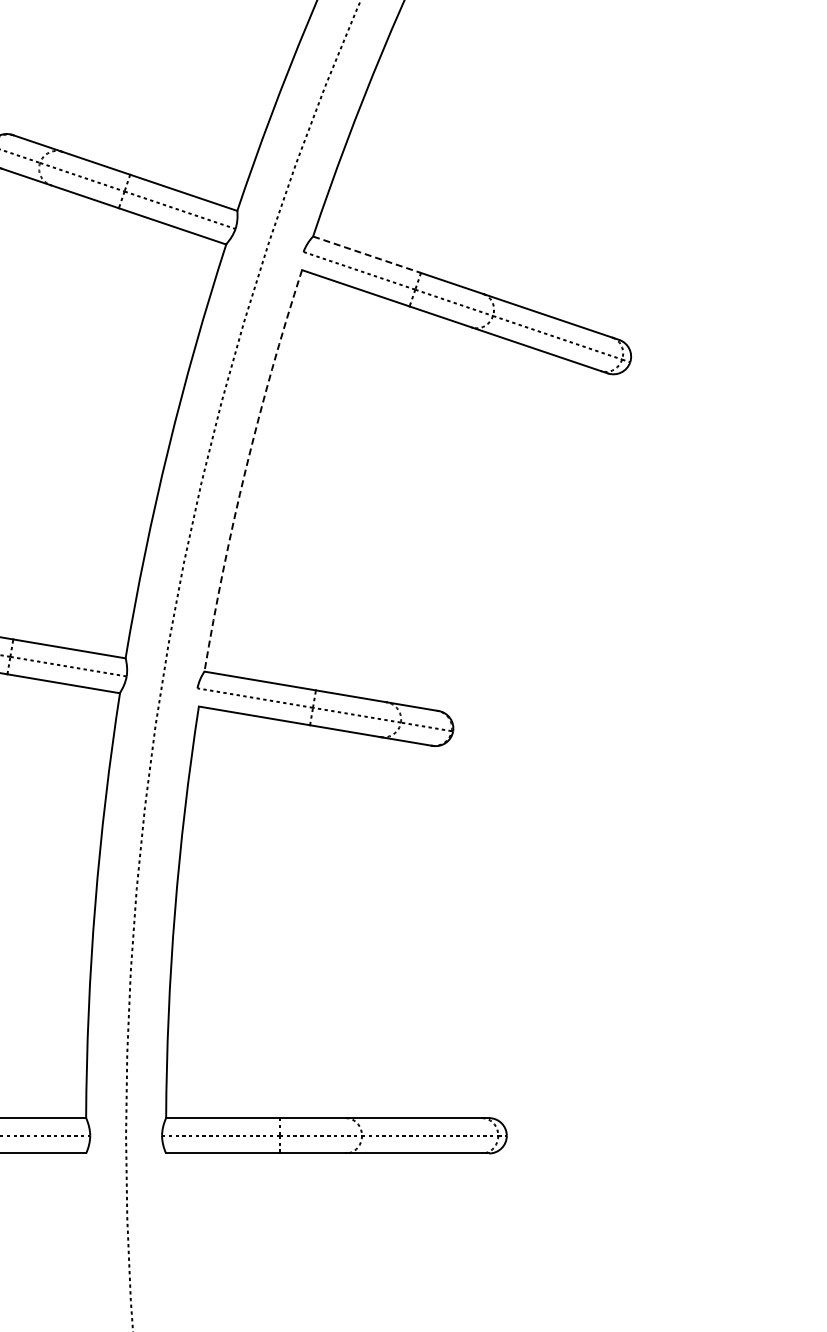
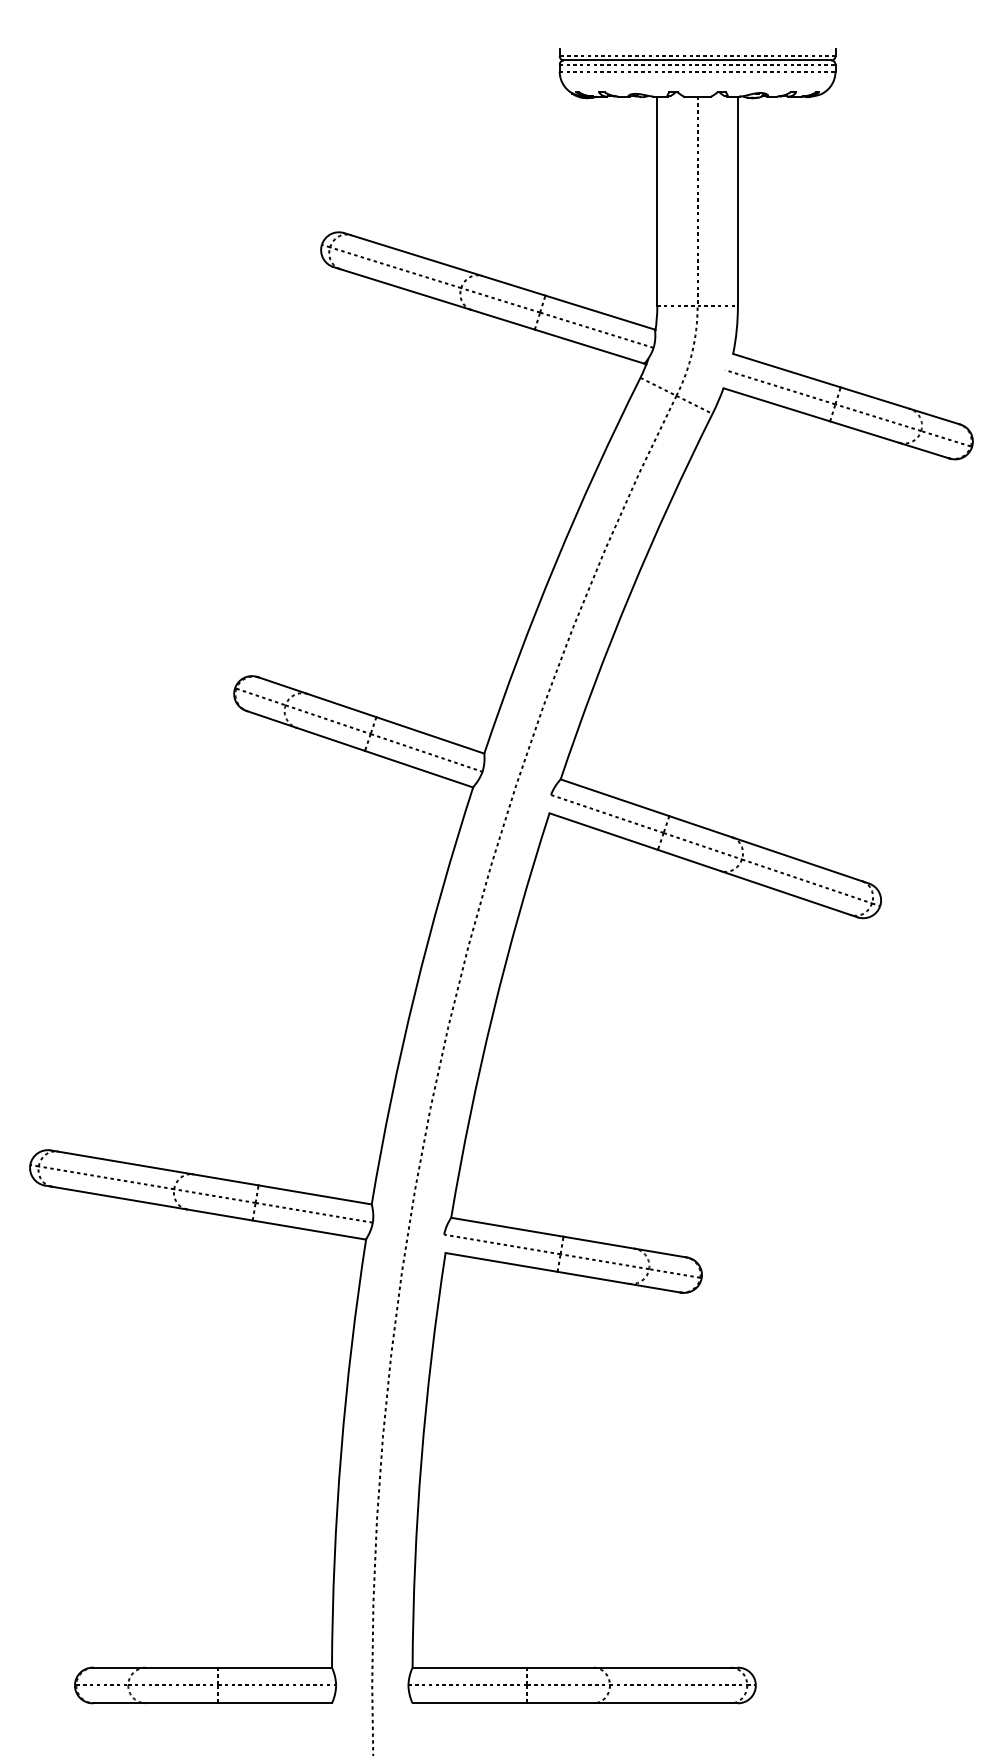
line: (367, 254) -> (615, 797), dashed -> solid
arc: (245, 468) -> (492, 1013), dashed -> solid

